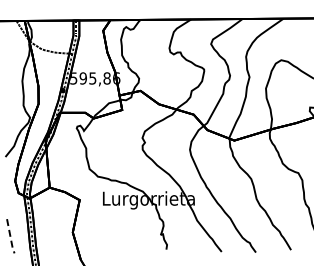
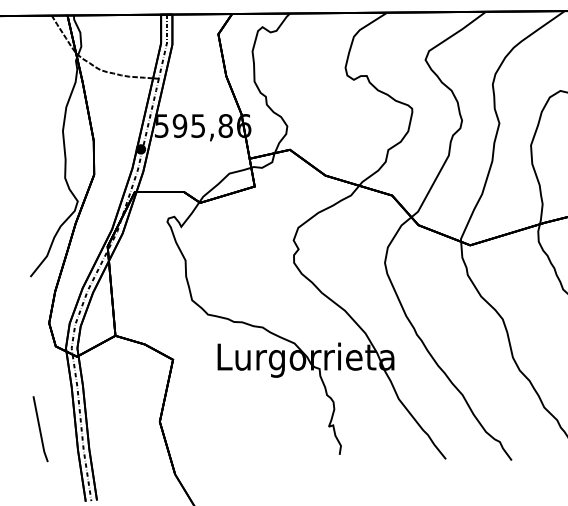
line: (10, 237) -> (40, 431), dashed -> solid

